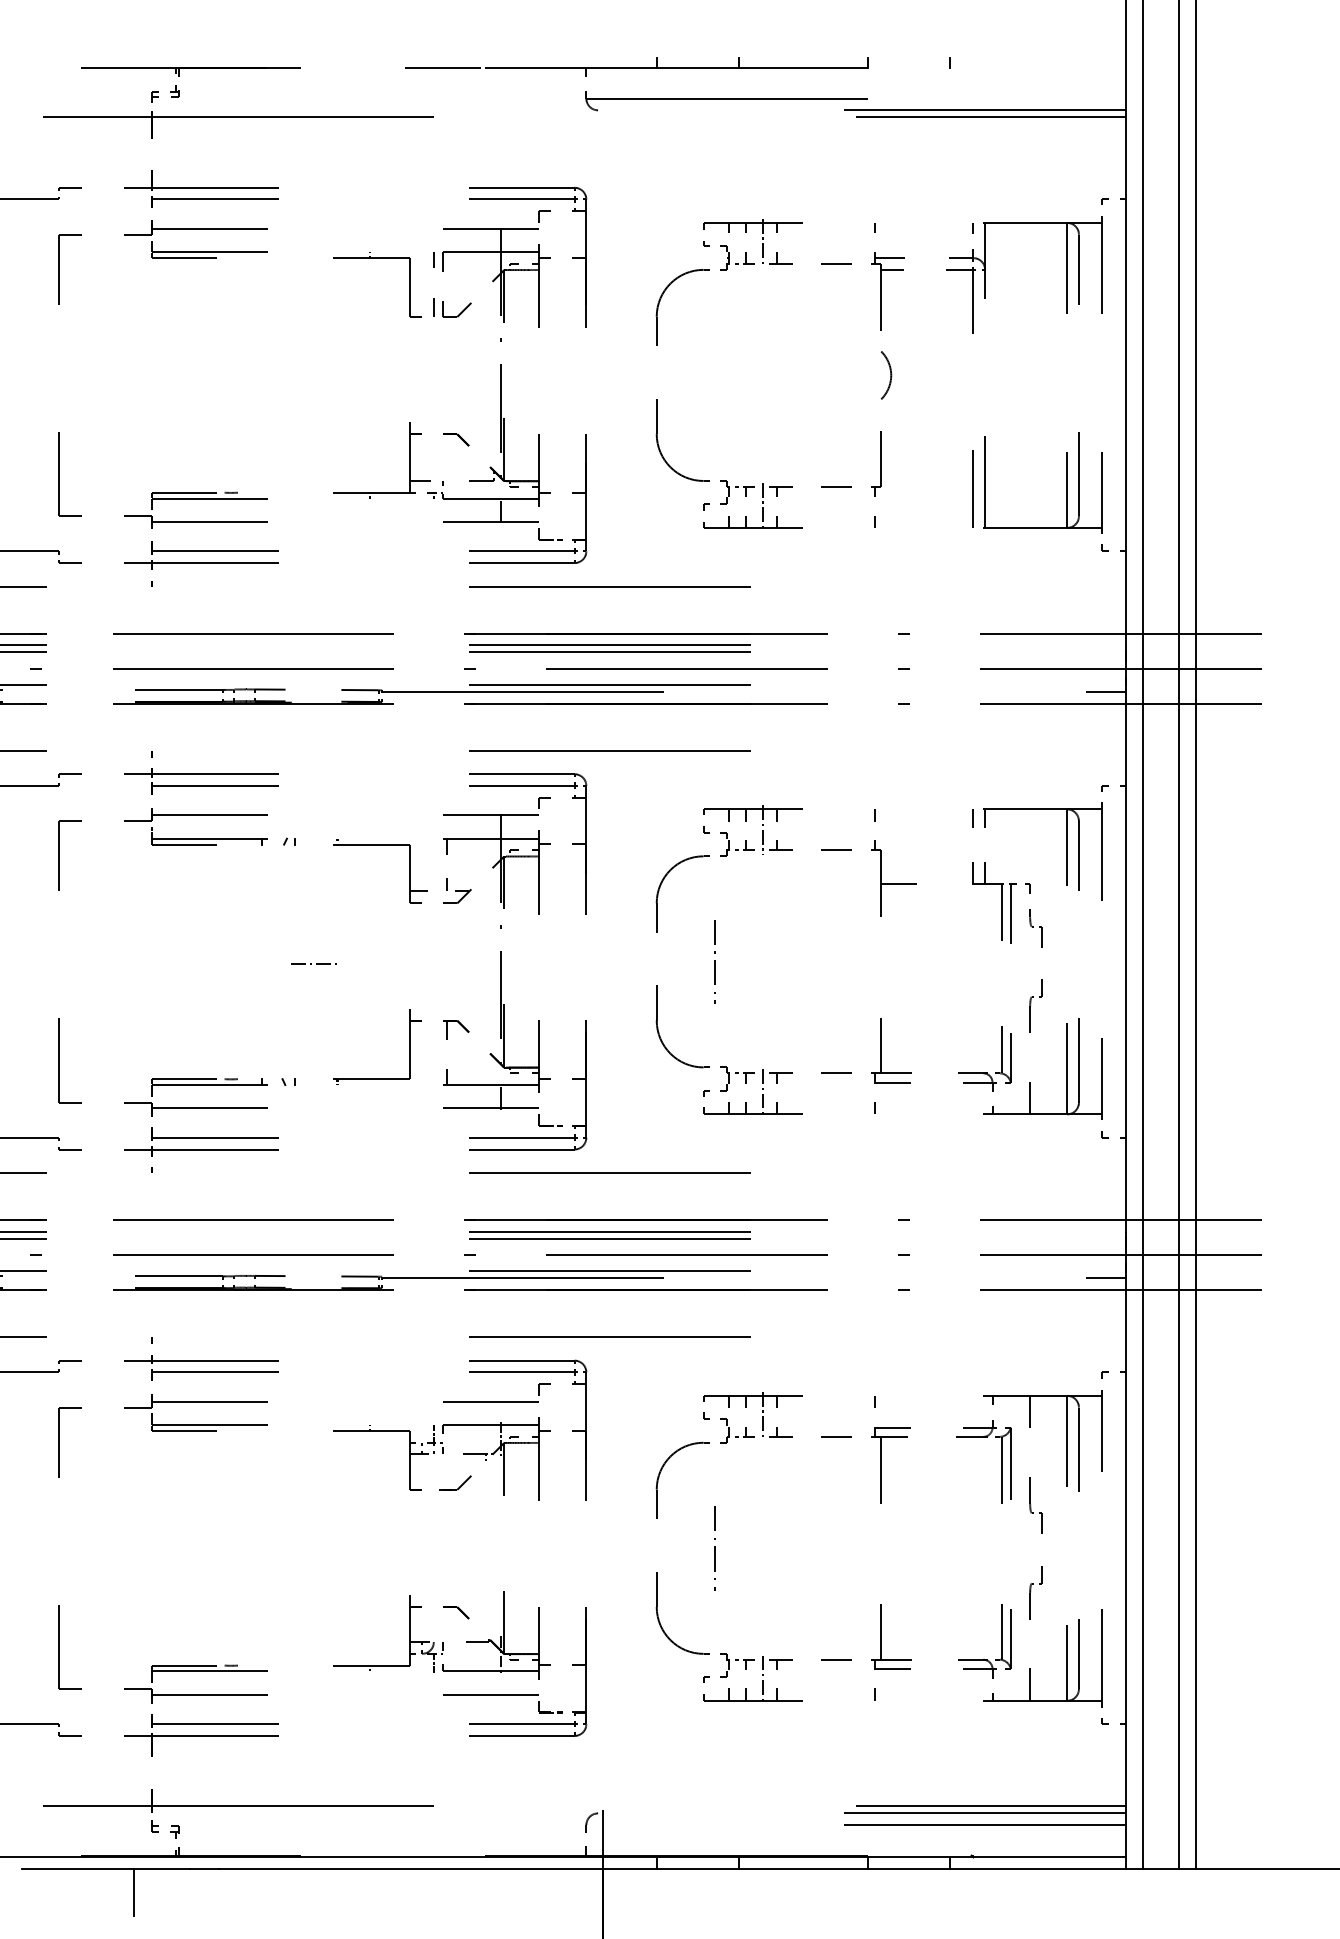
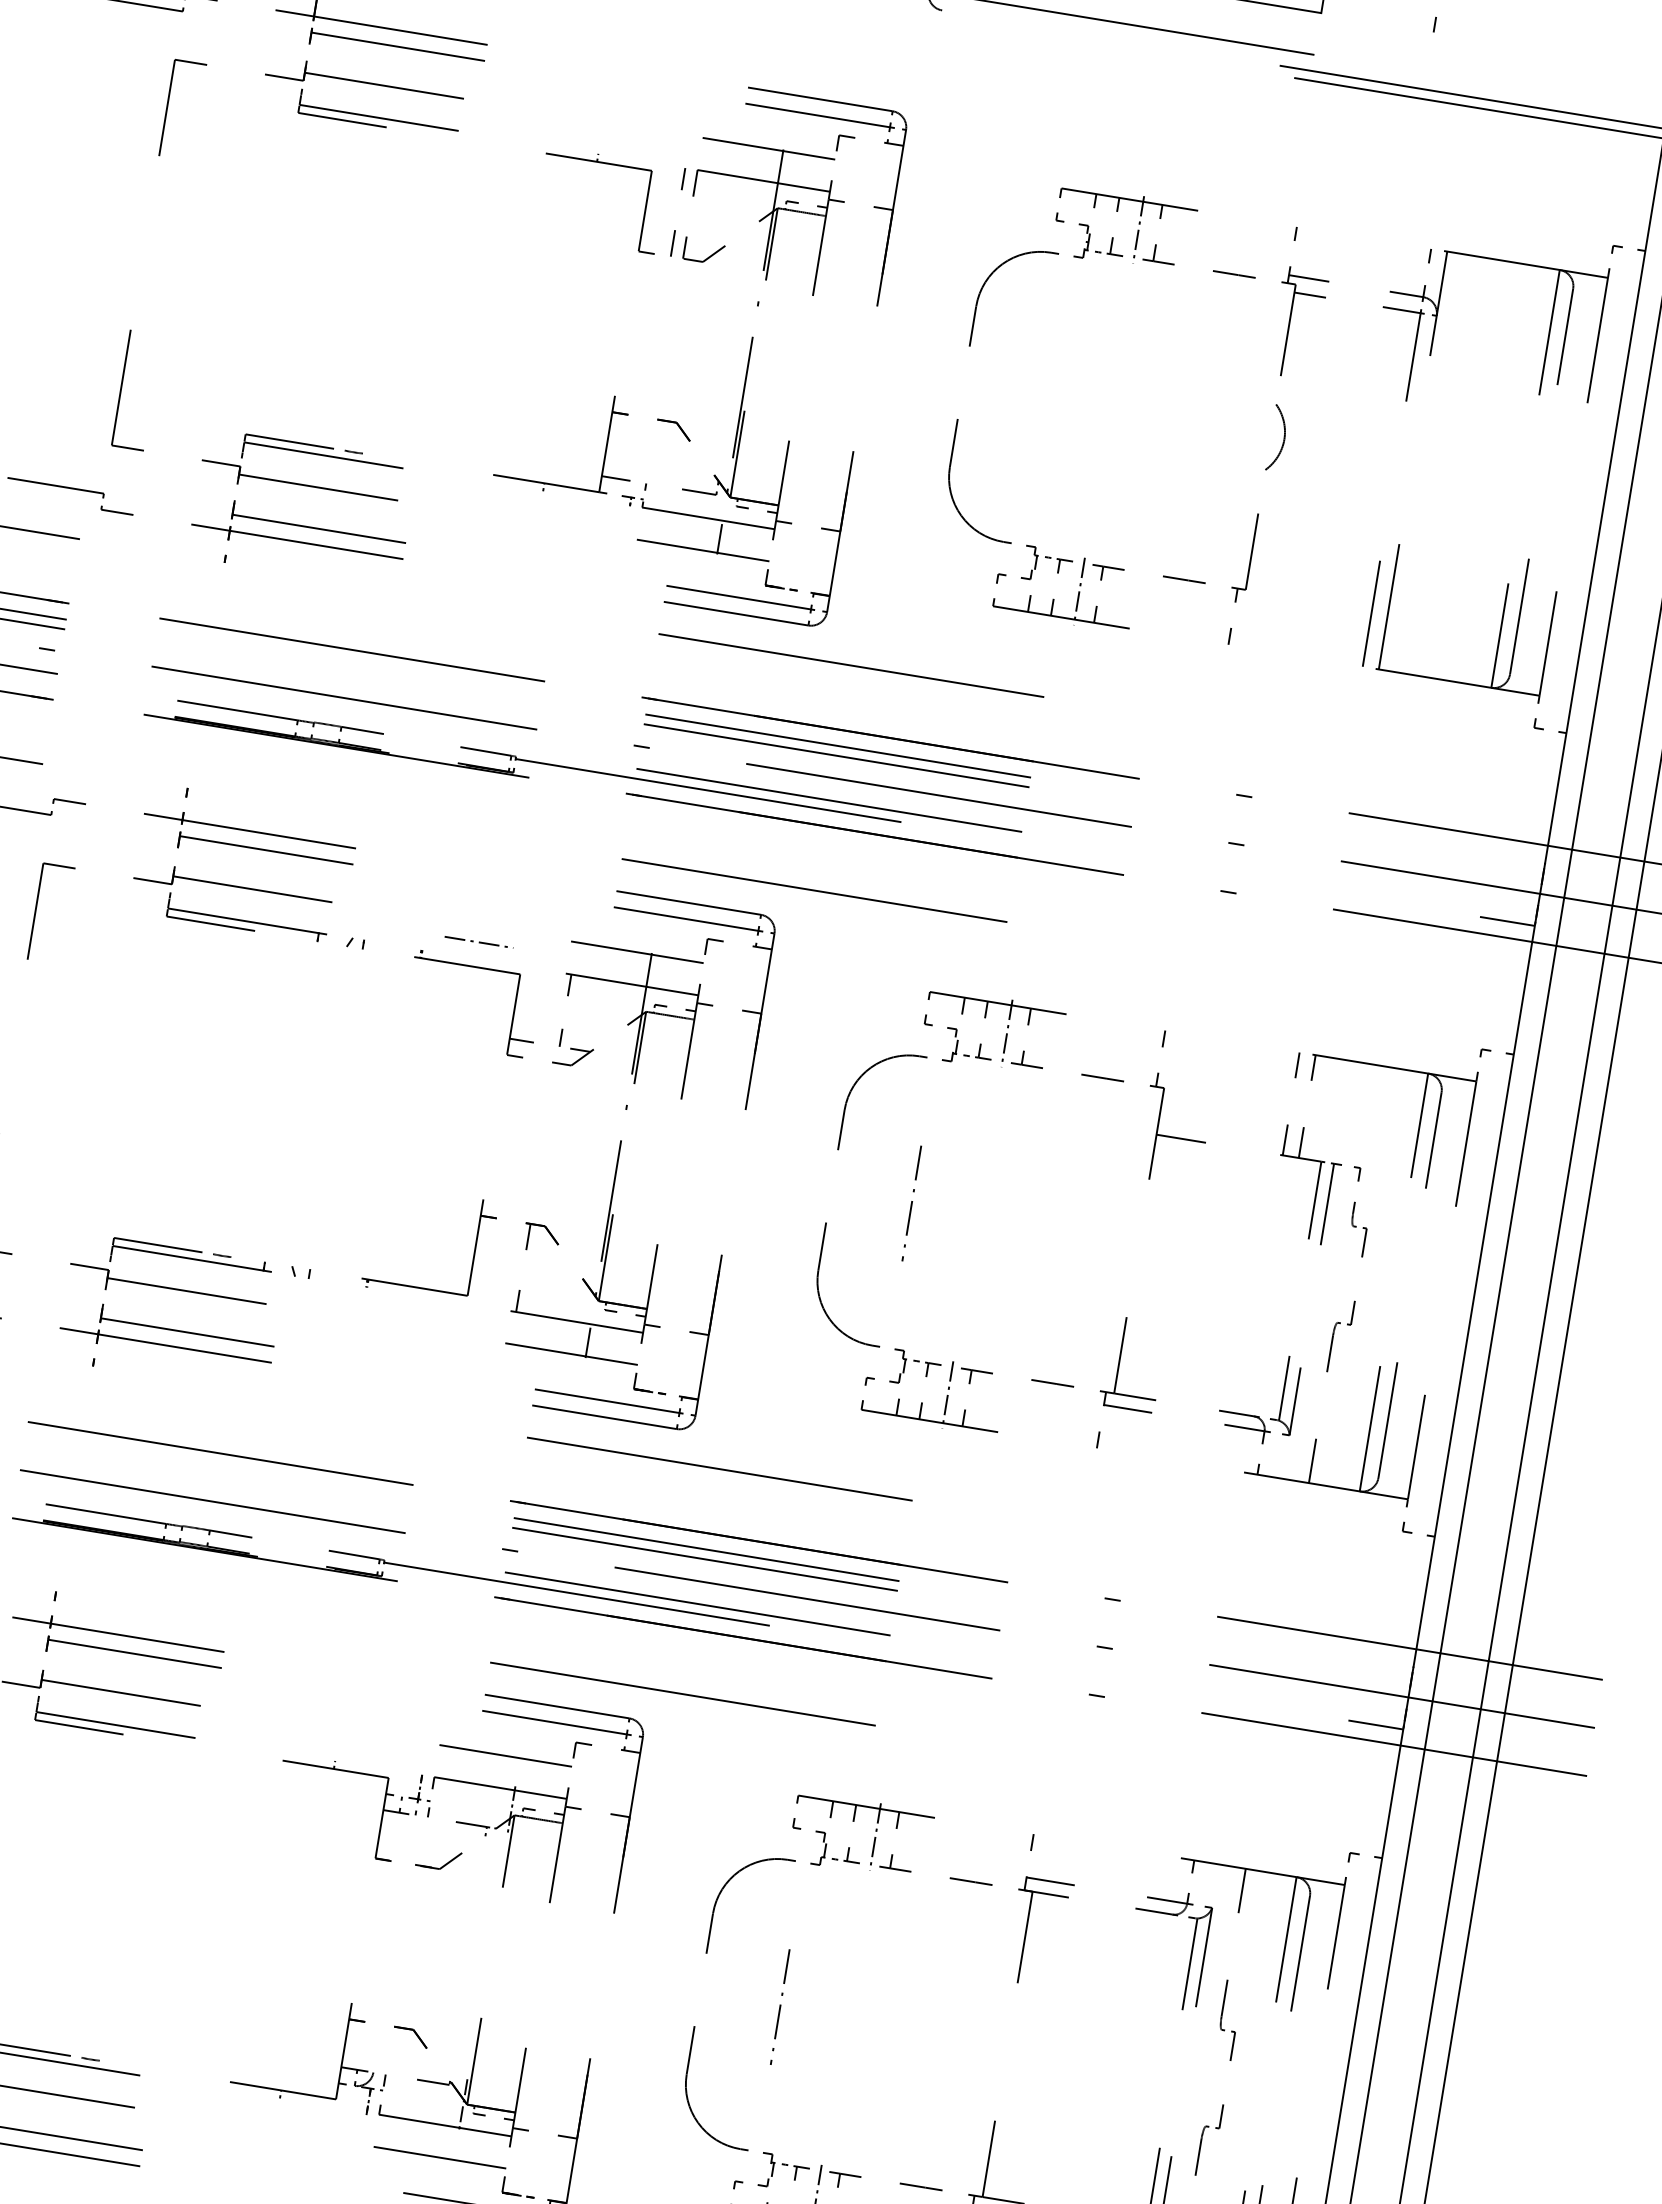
line: (311, 963) -> (472, 941), moved

